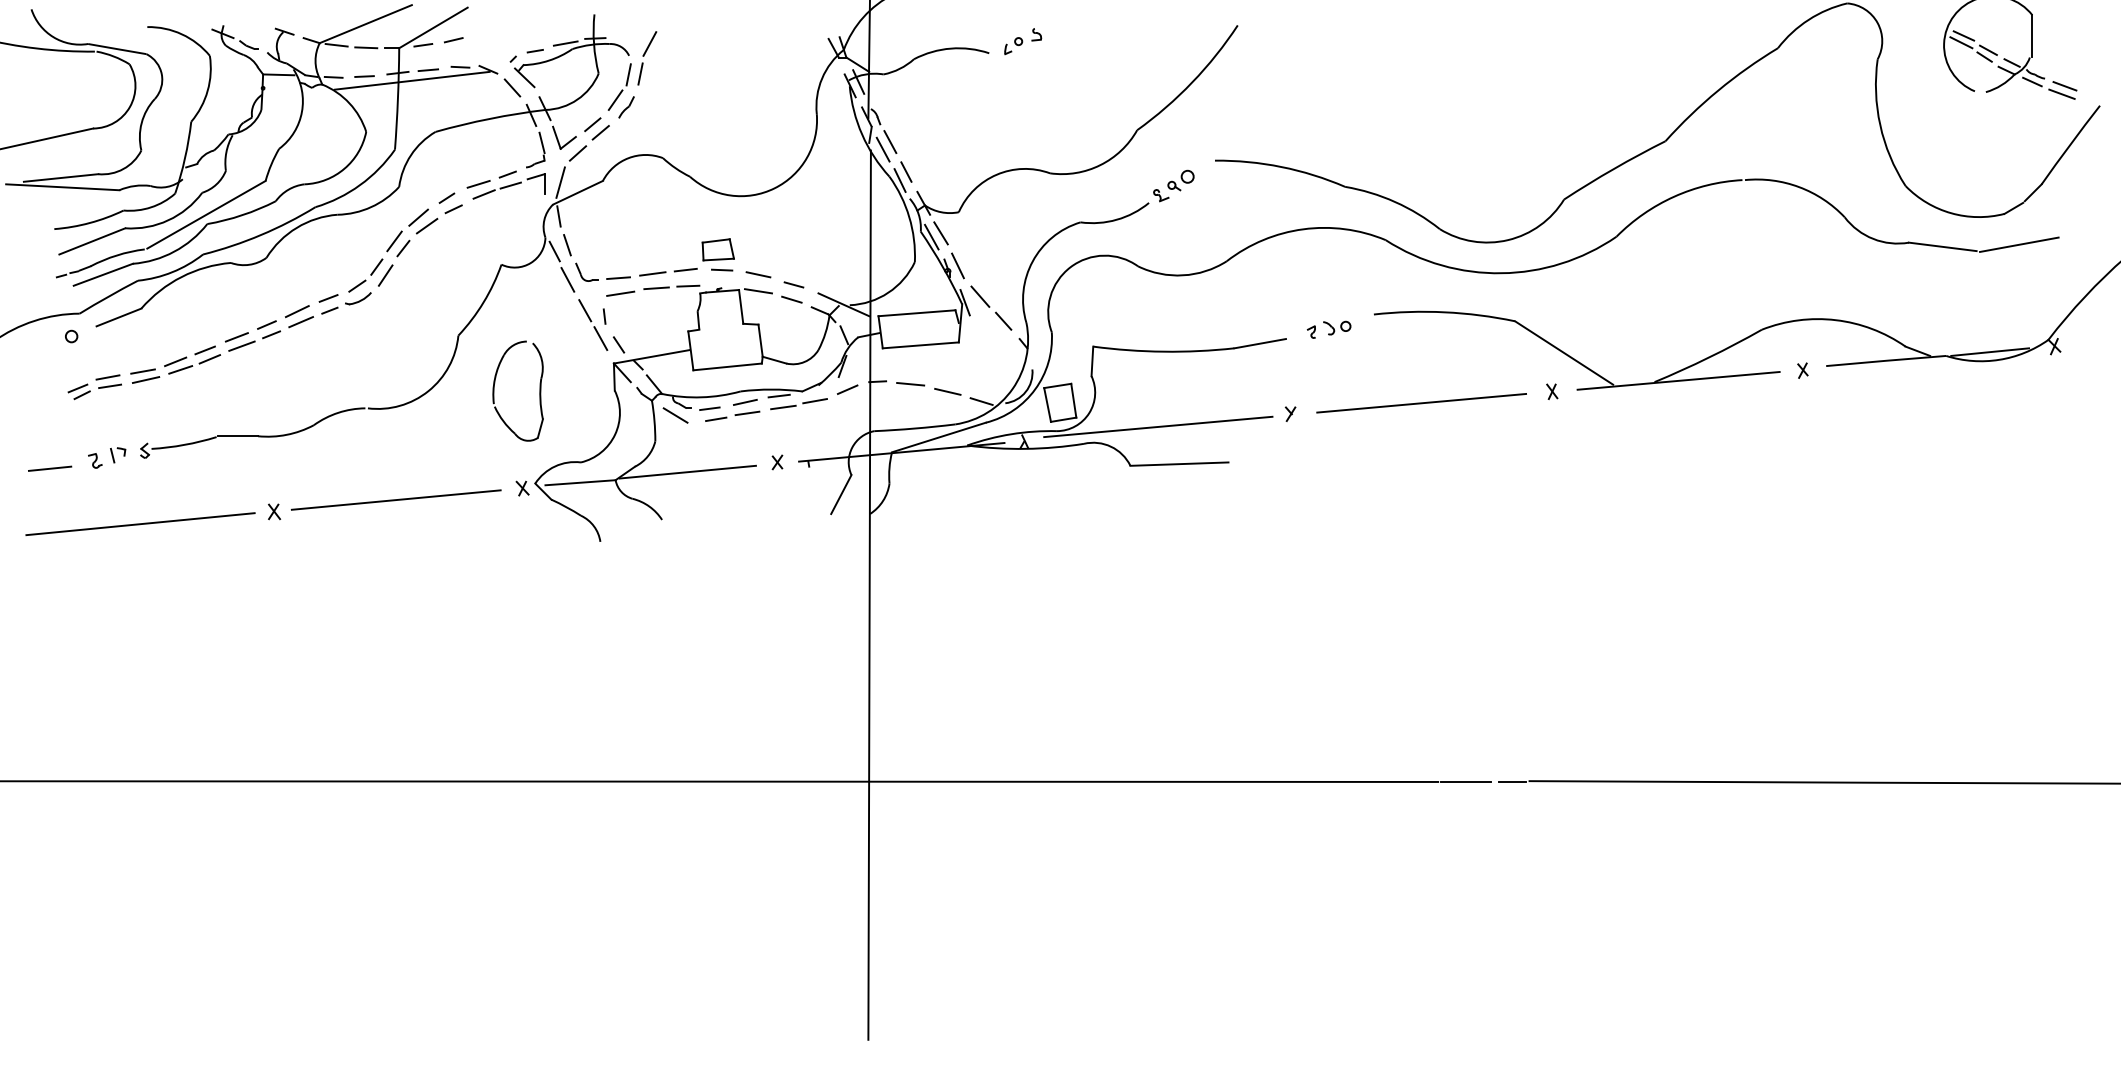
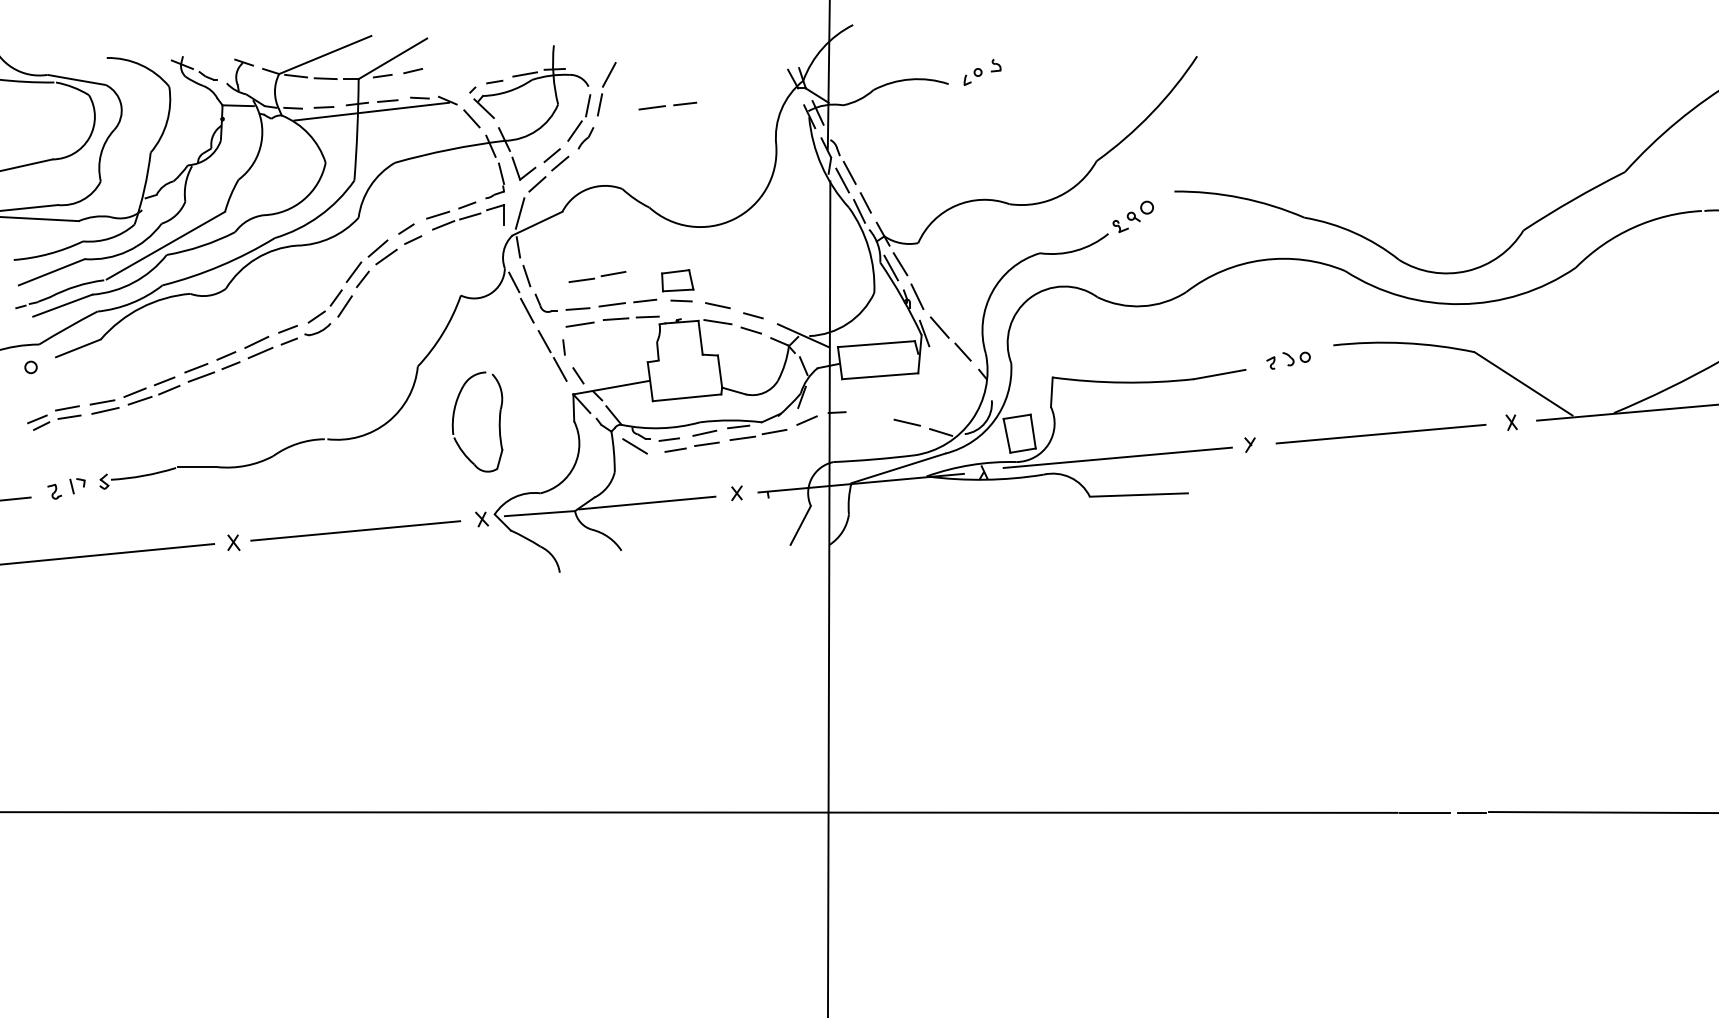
line: (706, 75) -> (665, 106), added
part: (637, 246) -> (596, 277), added
line: (910, 383) -> (869, 414), removed

